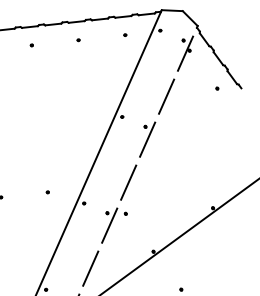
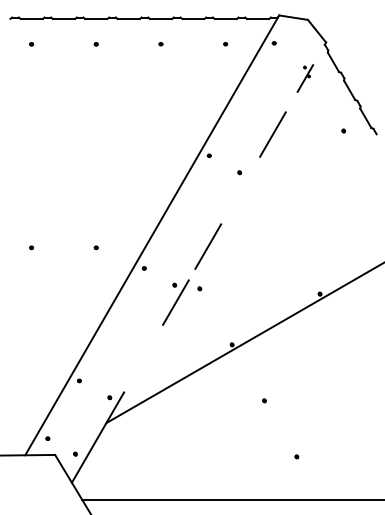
part: (185, 53) -> (305, 78), size x0.6
line: (147, 139) -> (240, 190), removed
line: (90, 268) -> (143, 358), removed

